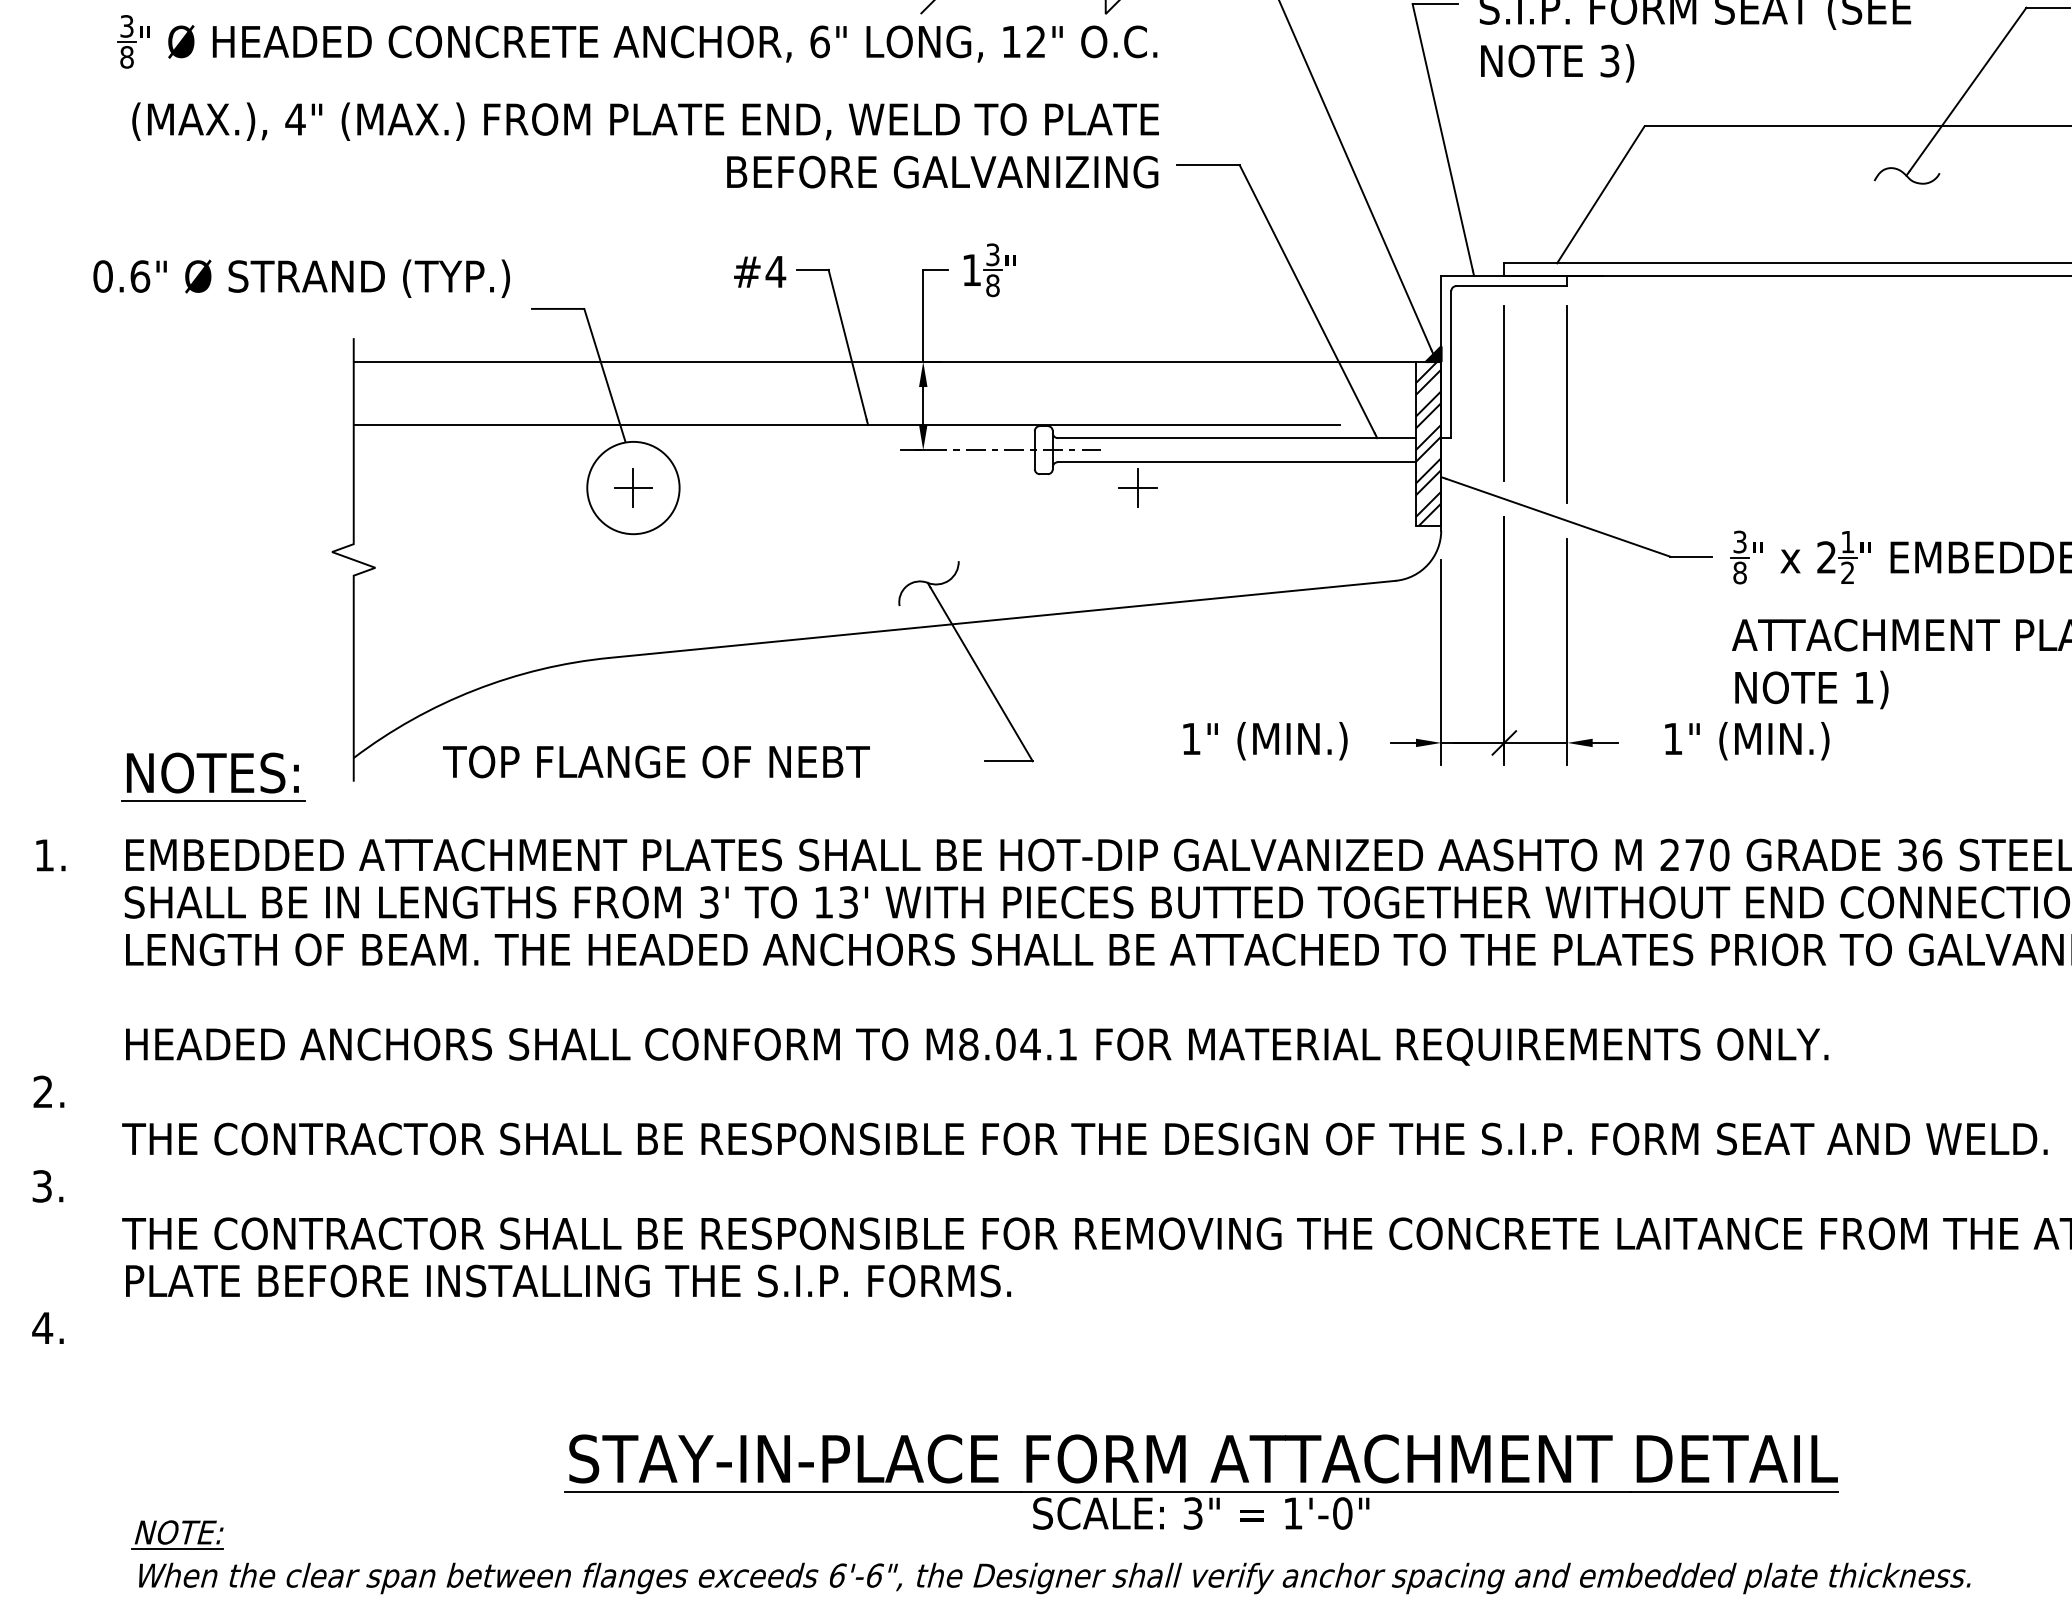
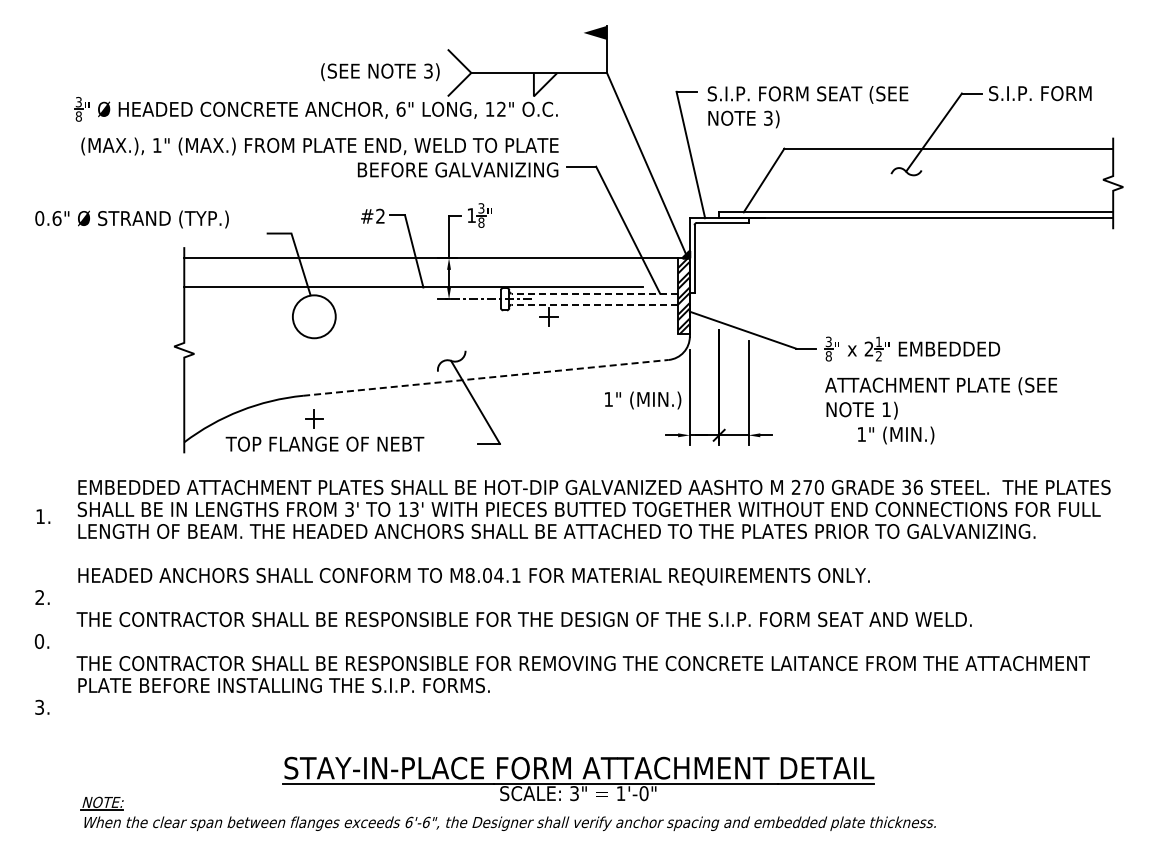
text: (294, 119) -> (156, 145), 4" -> 1"
text: (775, 270) -> (380, 215), #4 -> #2
text: (300, 278) -> (131, 219), moved
line: (1504, 392) -> (719, 272), removed
line: (1567, 403) -> (748, 277), removed
line: (1236, 437) -> (594, 293), solid -> dashed
line: (1236, 461) -> (594, 304), solid -> dashed
part: (633, 487) -> (314, 418), moved
line: (1001, 618) -> (485, 377), solid -> dashed
text: (1266, 741) -> (643, 400), moved
text: (1748, 741) -> (896, 435), moved
part: (212, 775) -> (118, 450), removed
text: (50, 855) -> (43, 516), moved
text: (42, 1186) -> (39, 641), 3. -> 0.
text: (42, 1326) -> (39, 706), 4. -> 3.

